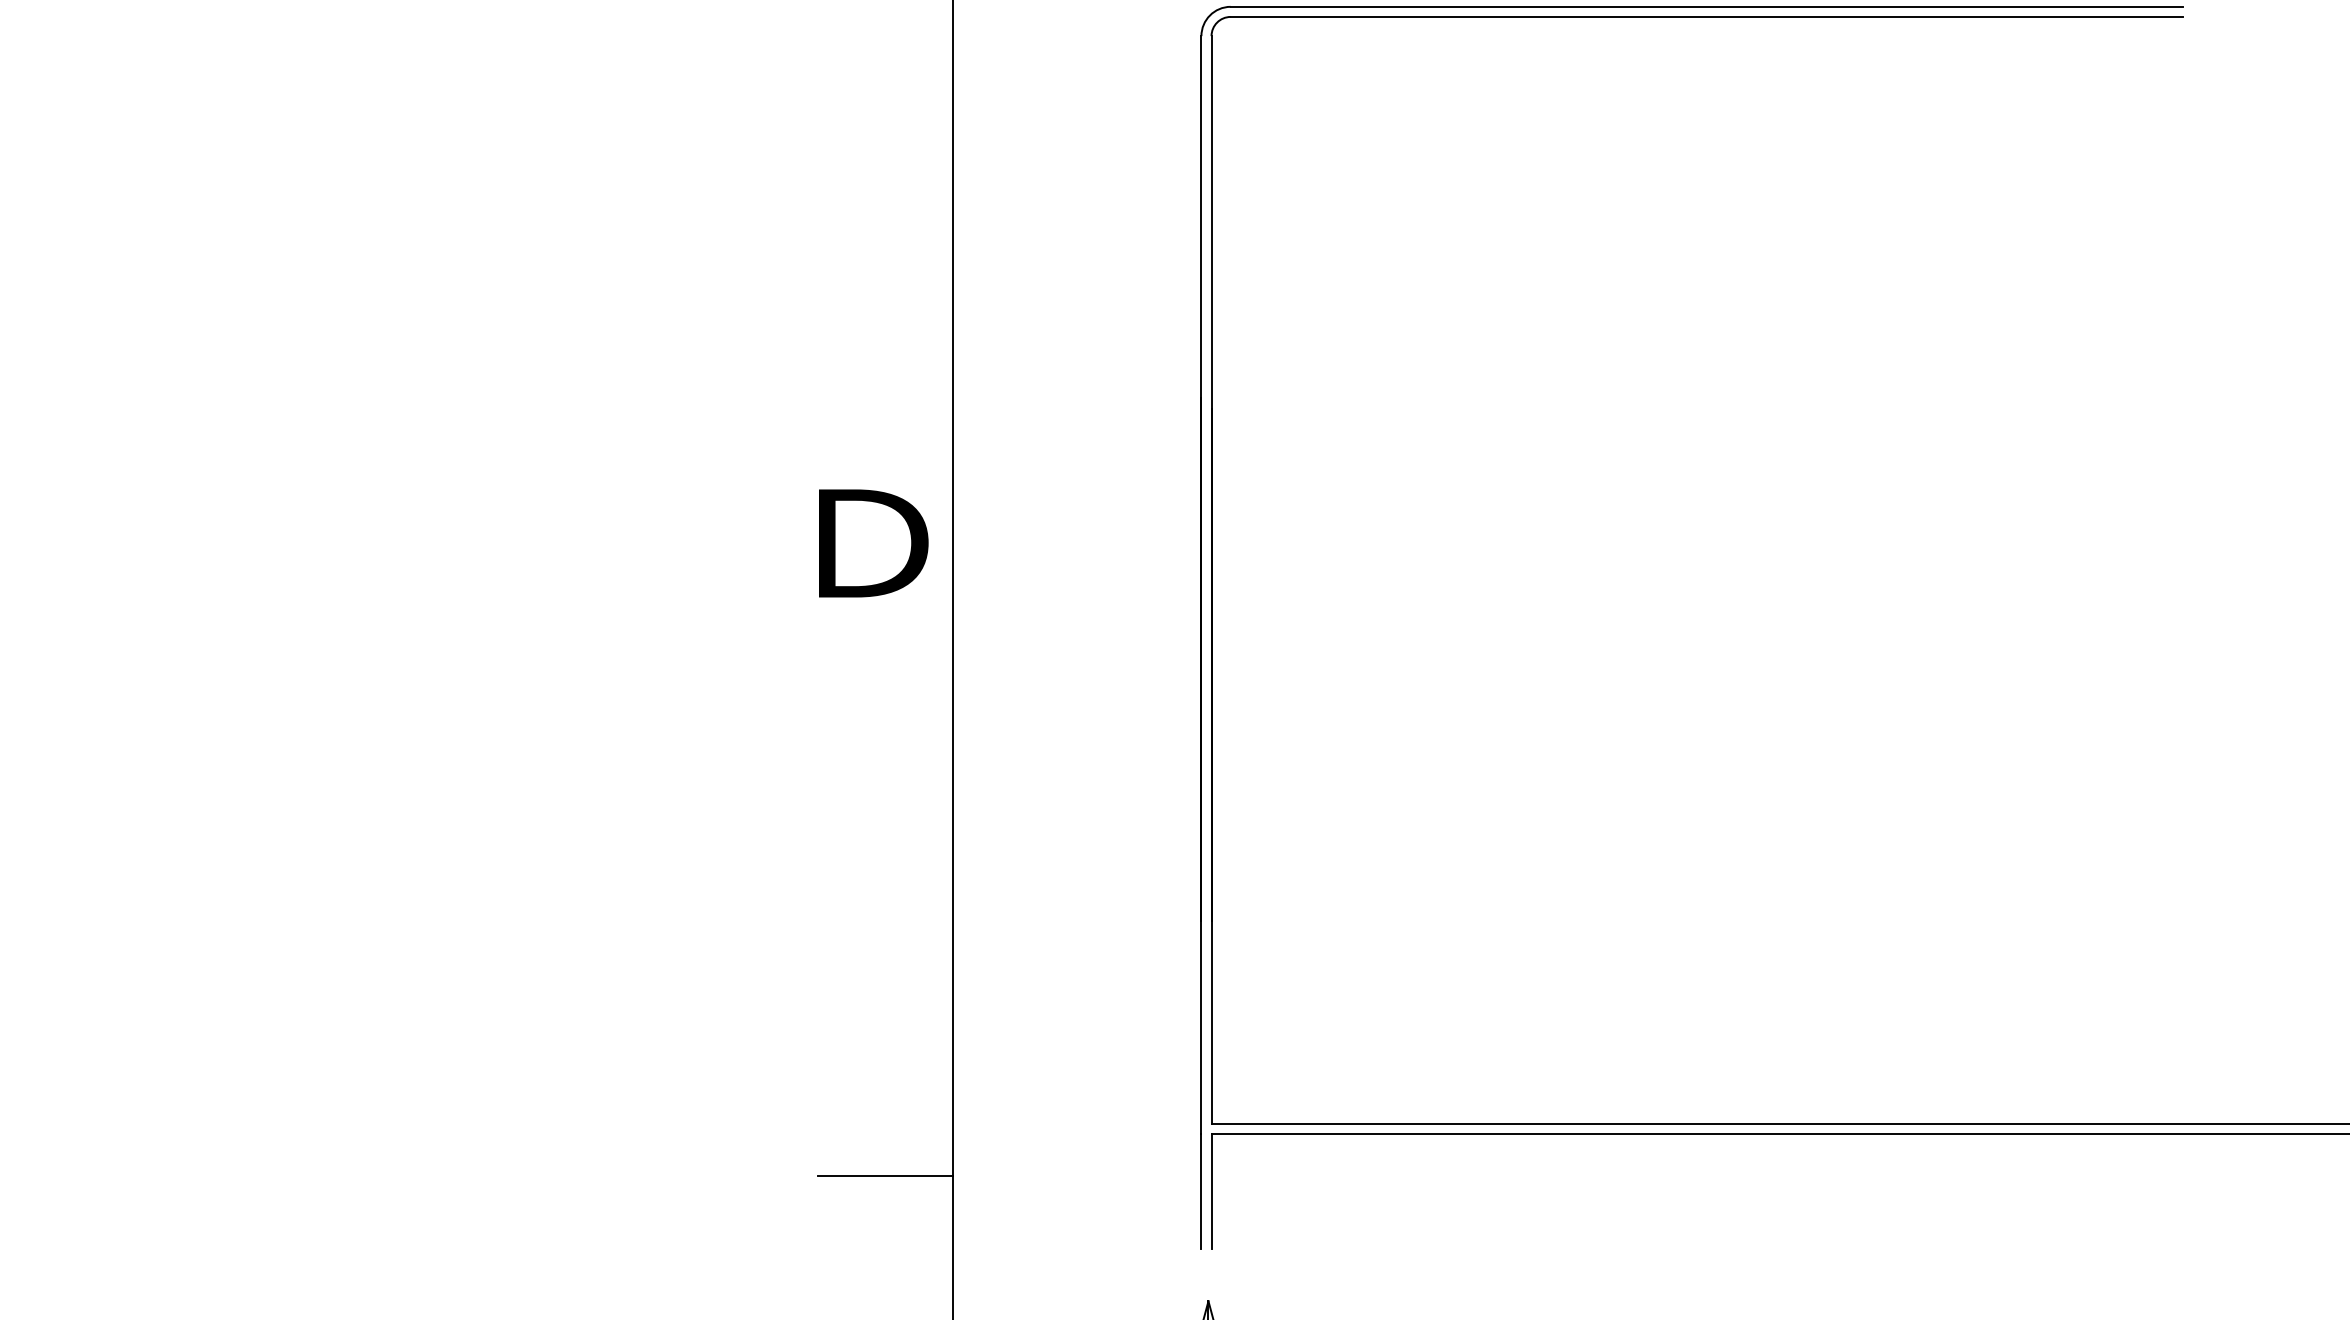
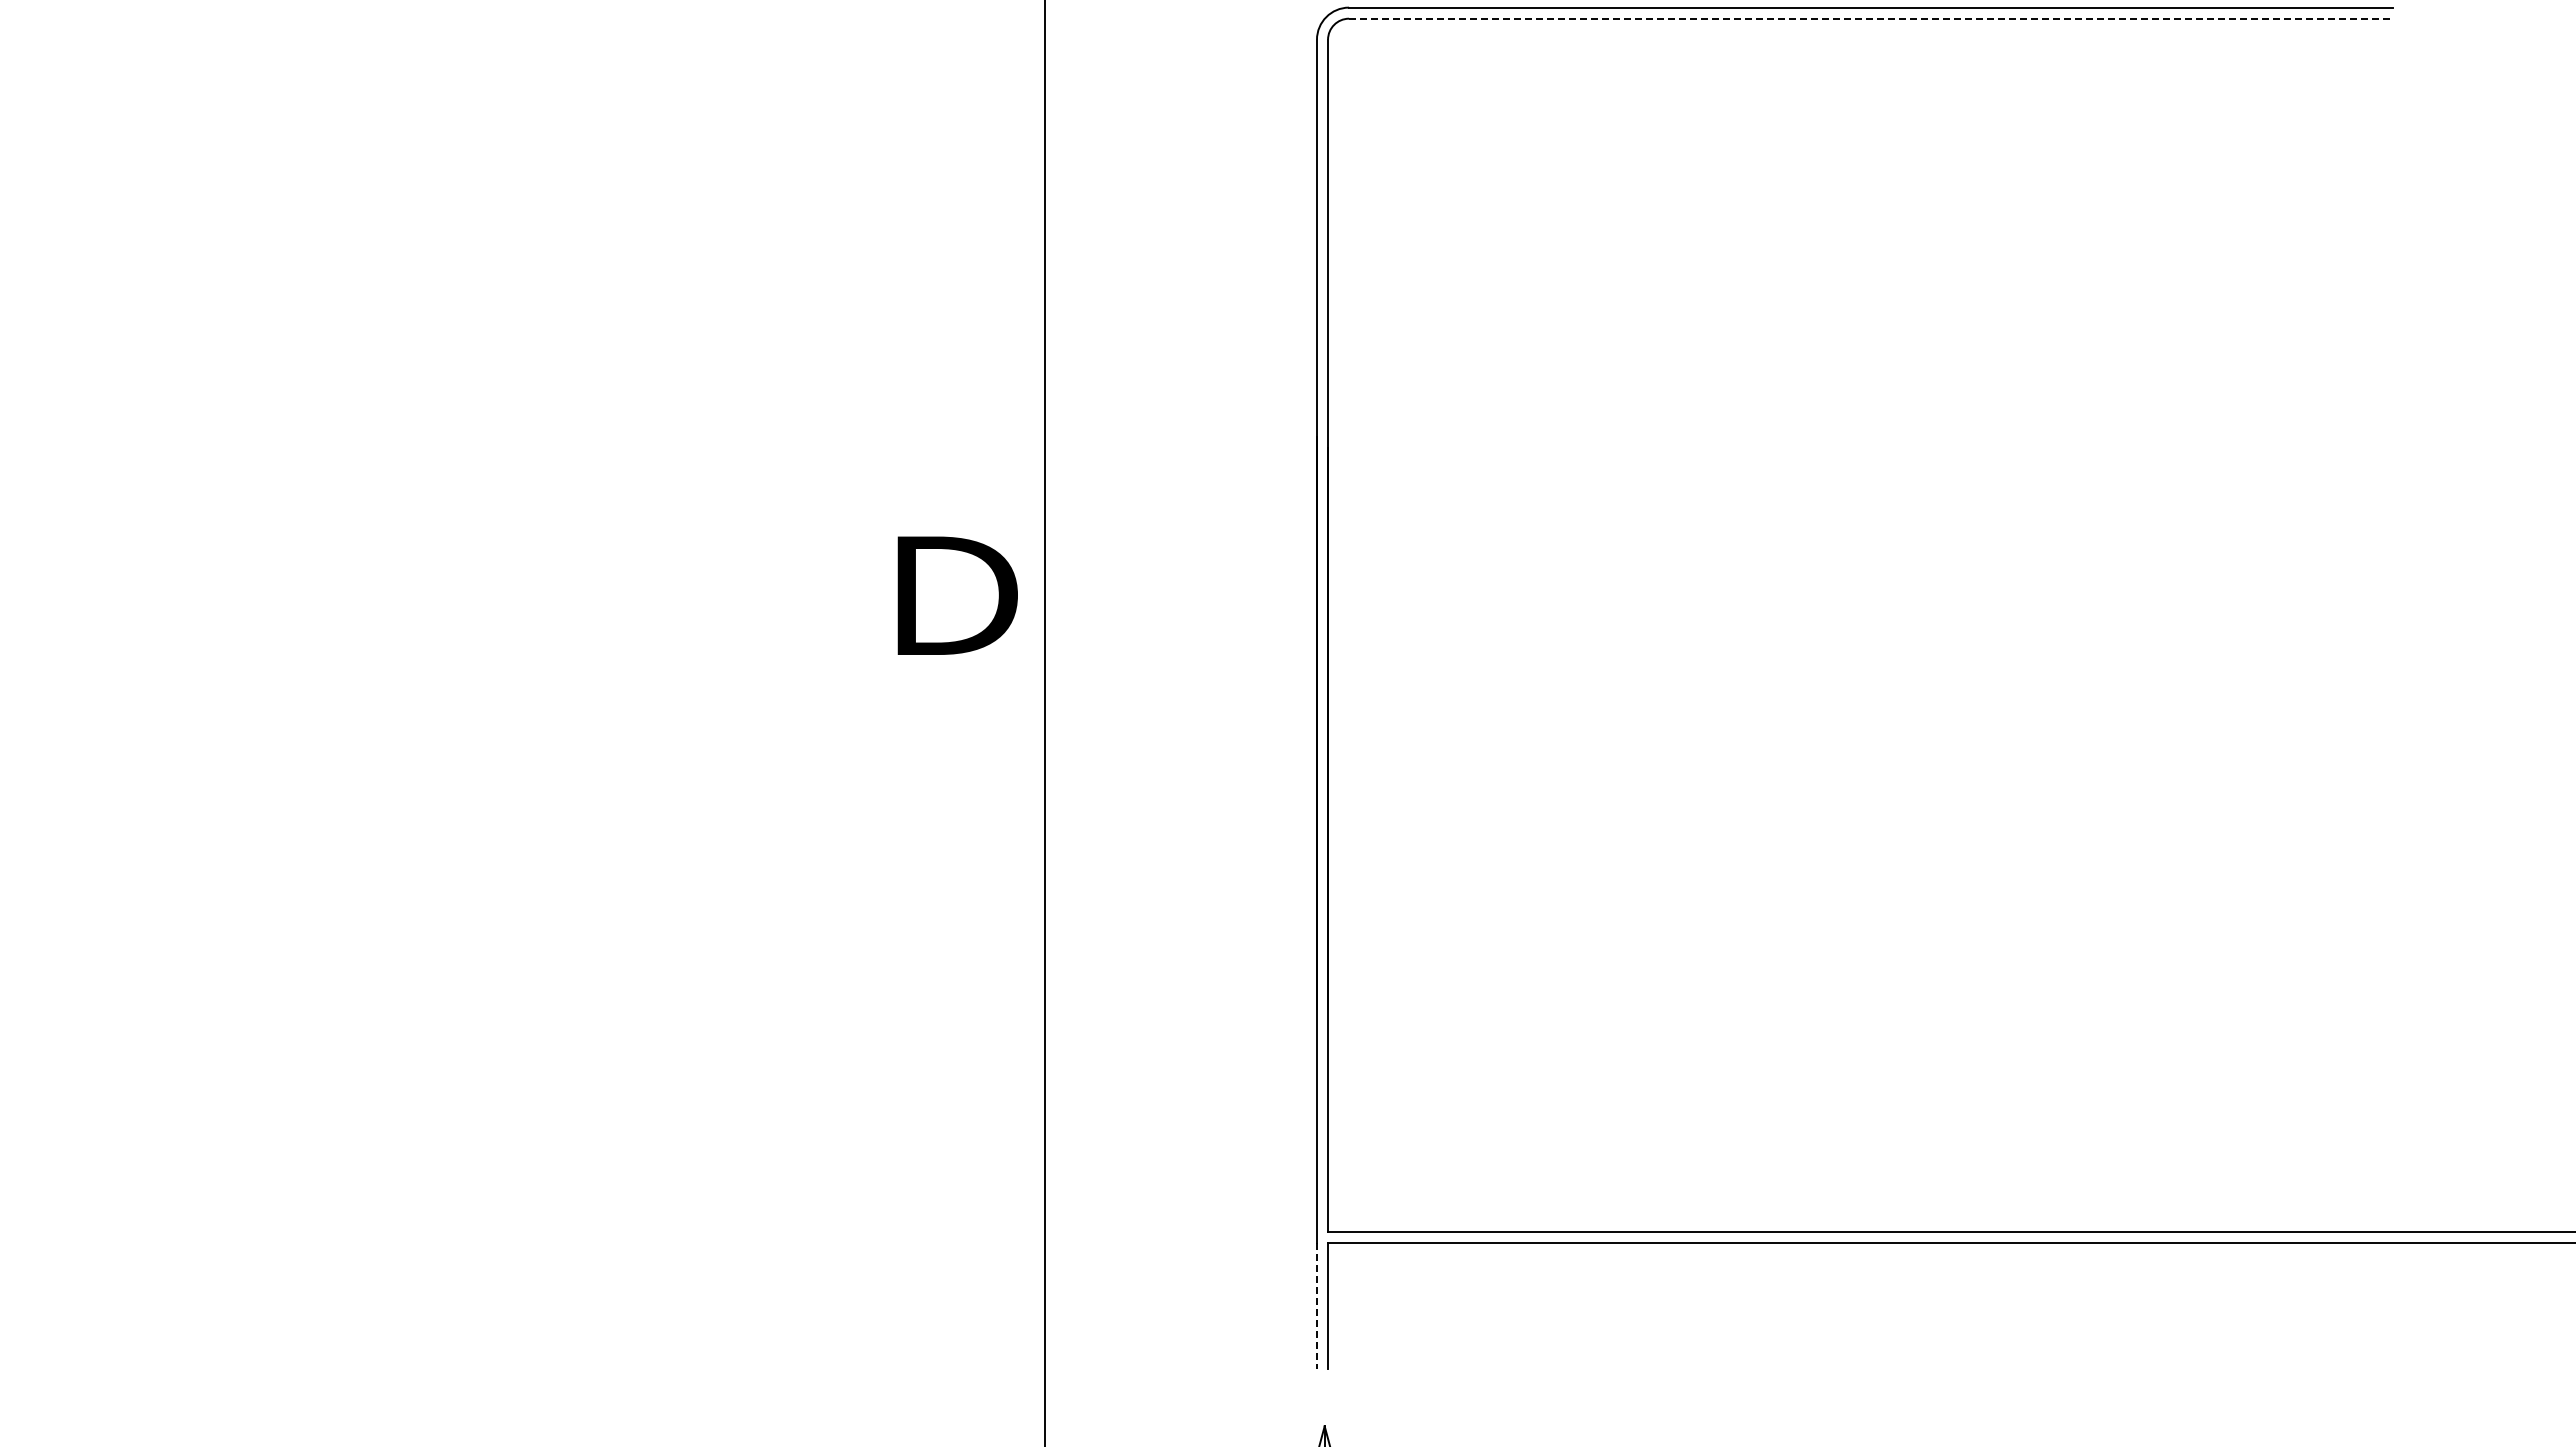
line: (1706, 16) -> (1870, 18), solid -> dashed
line: (885, 1176) -> (970, 1289), removed
line: (1201, 1191) -> (1316, 1305), solid -> dashed

